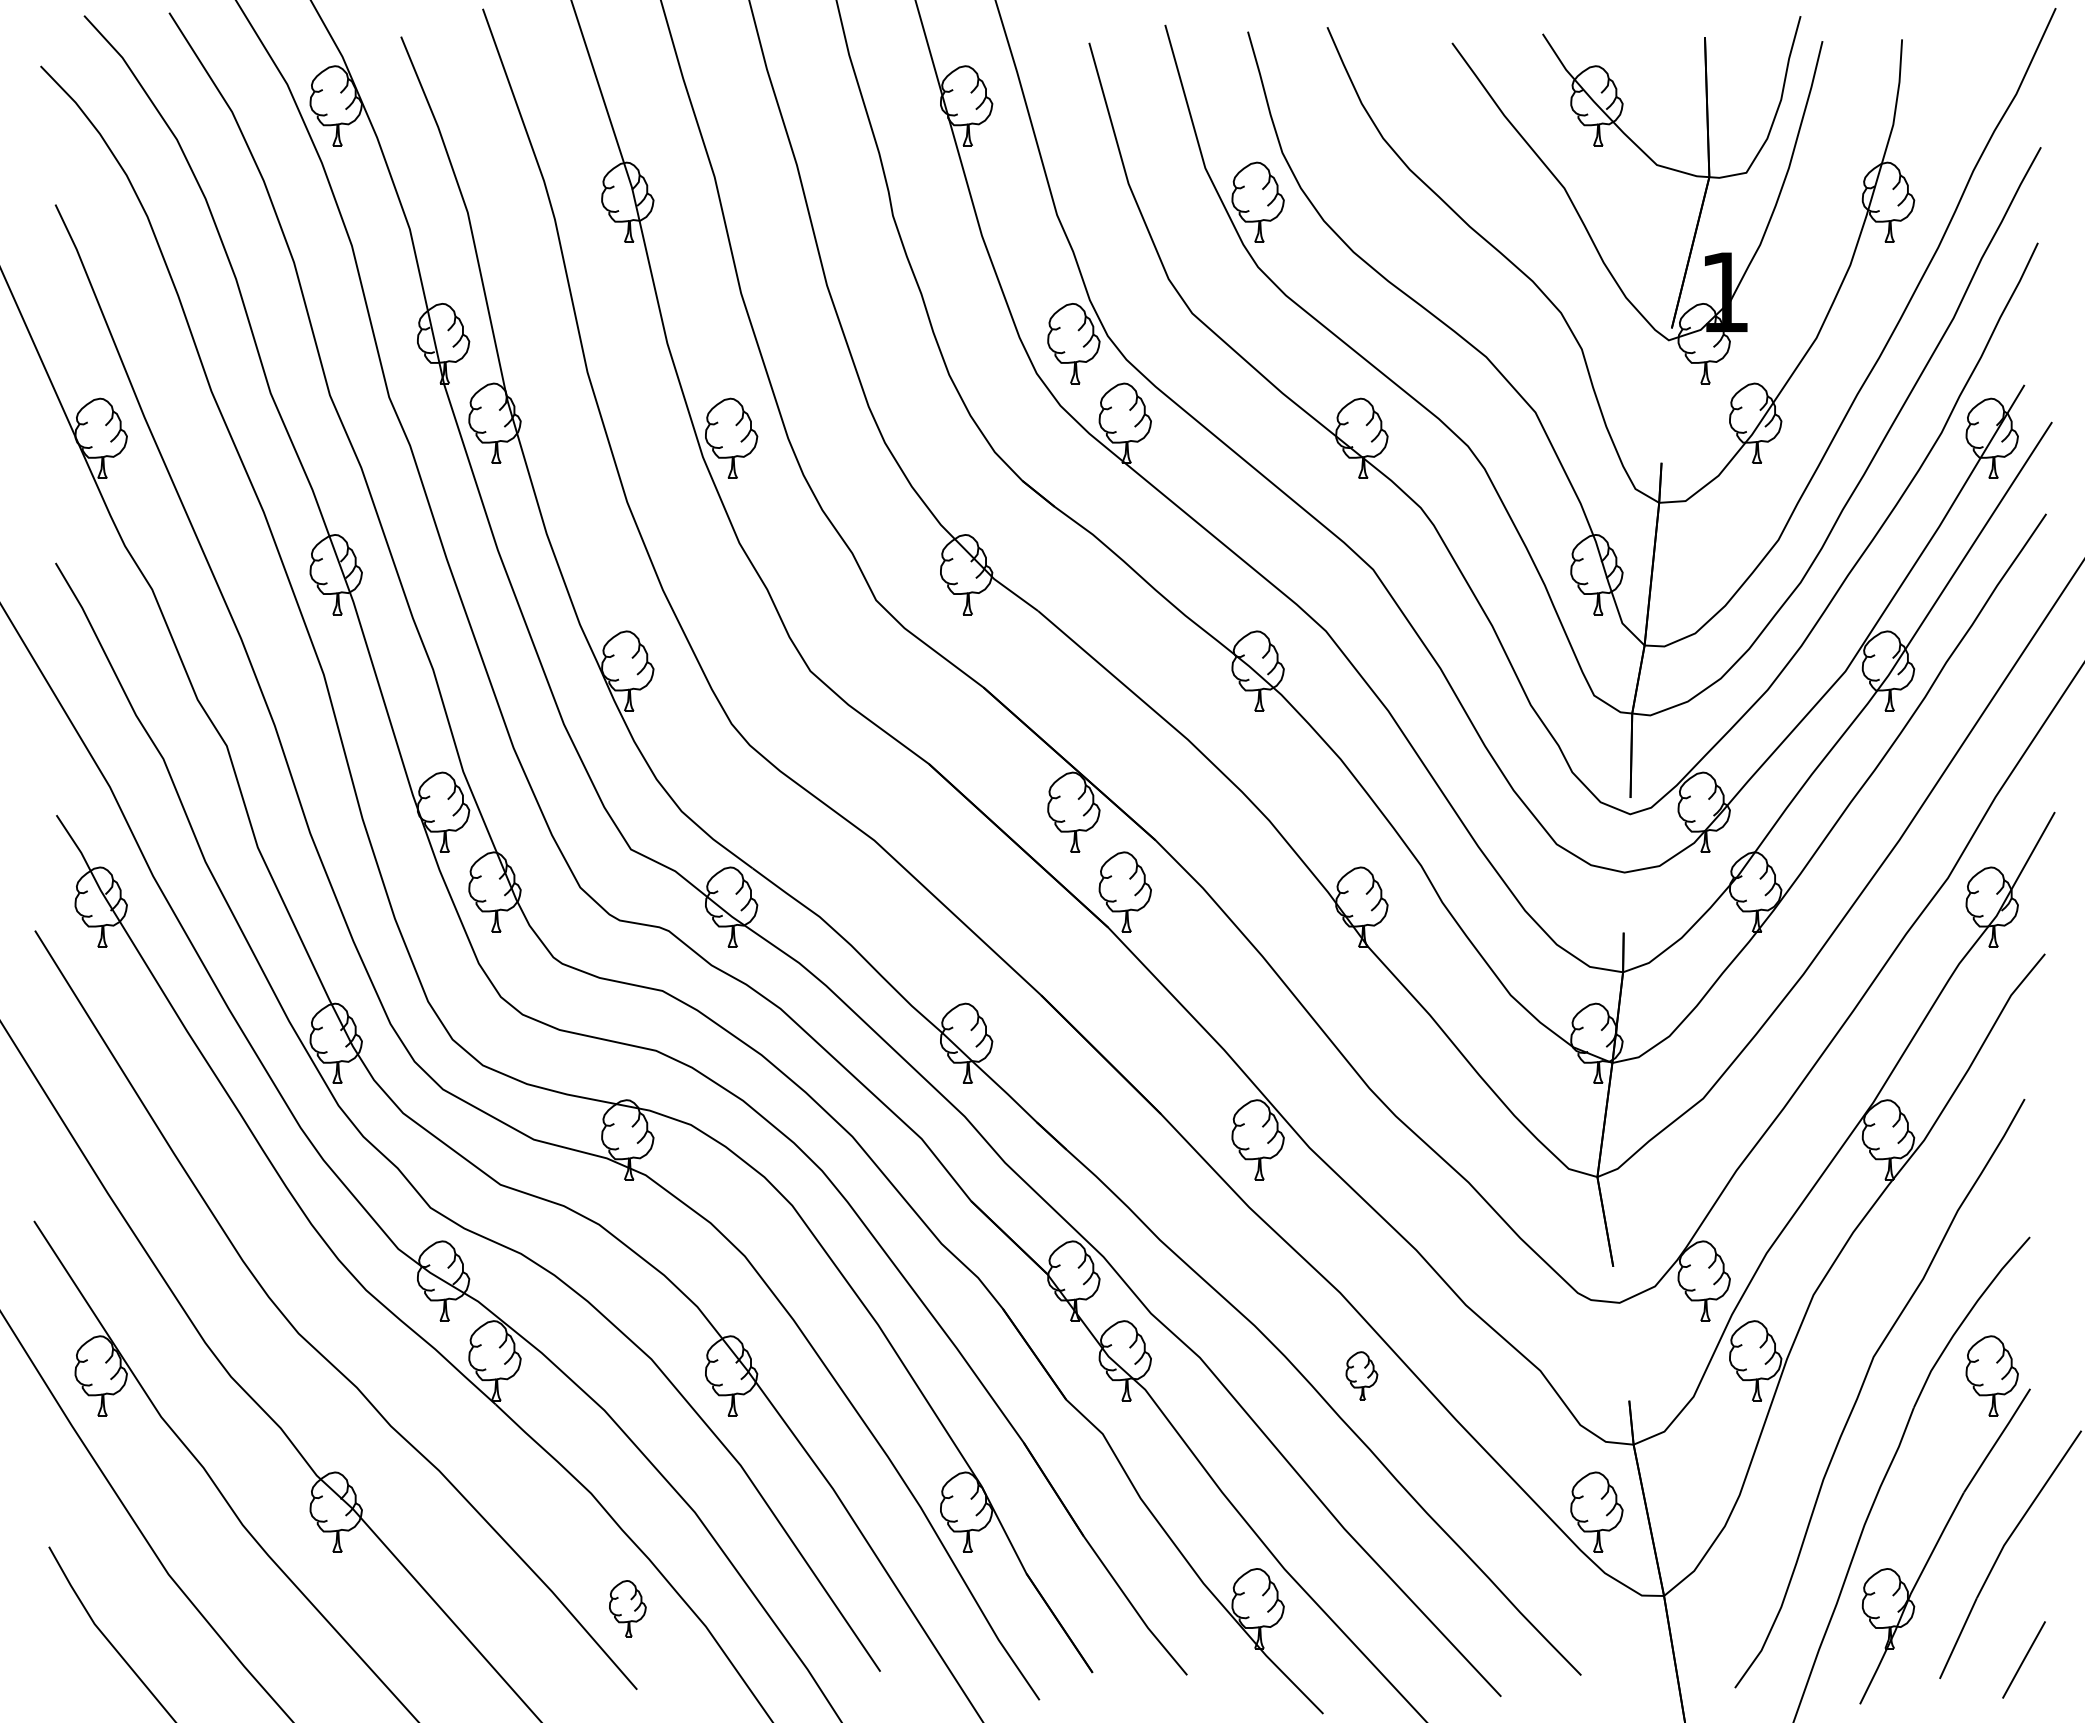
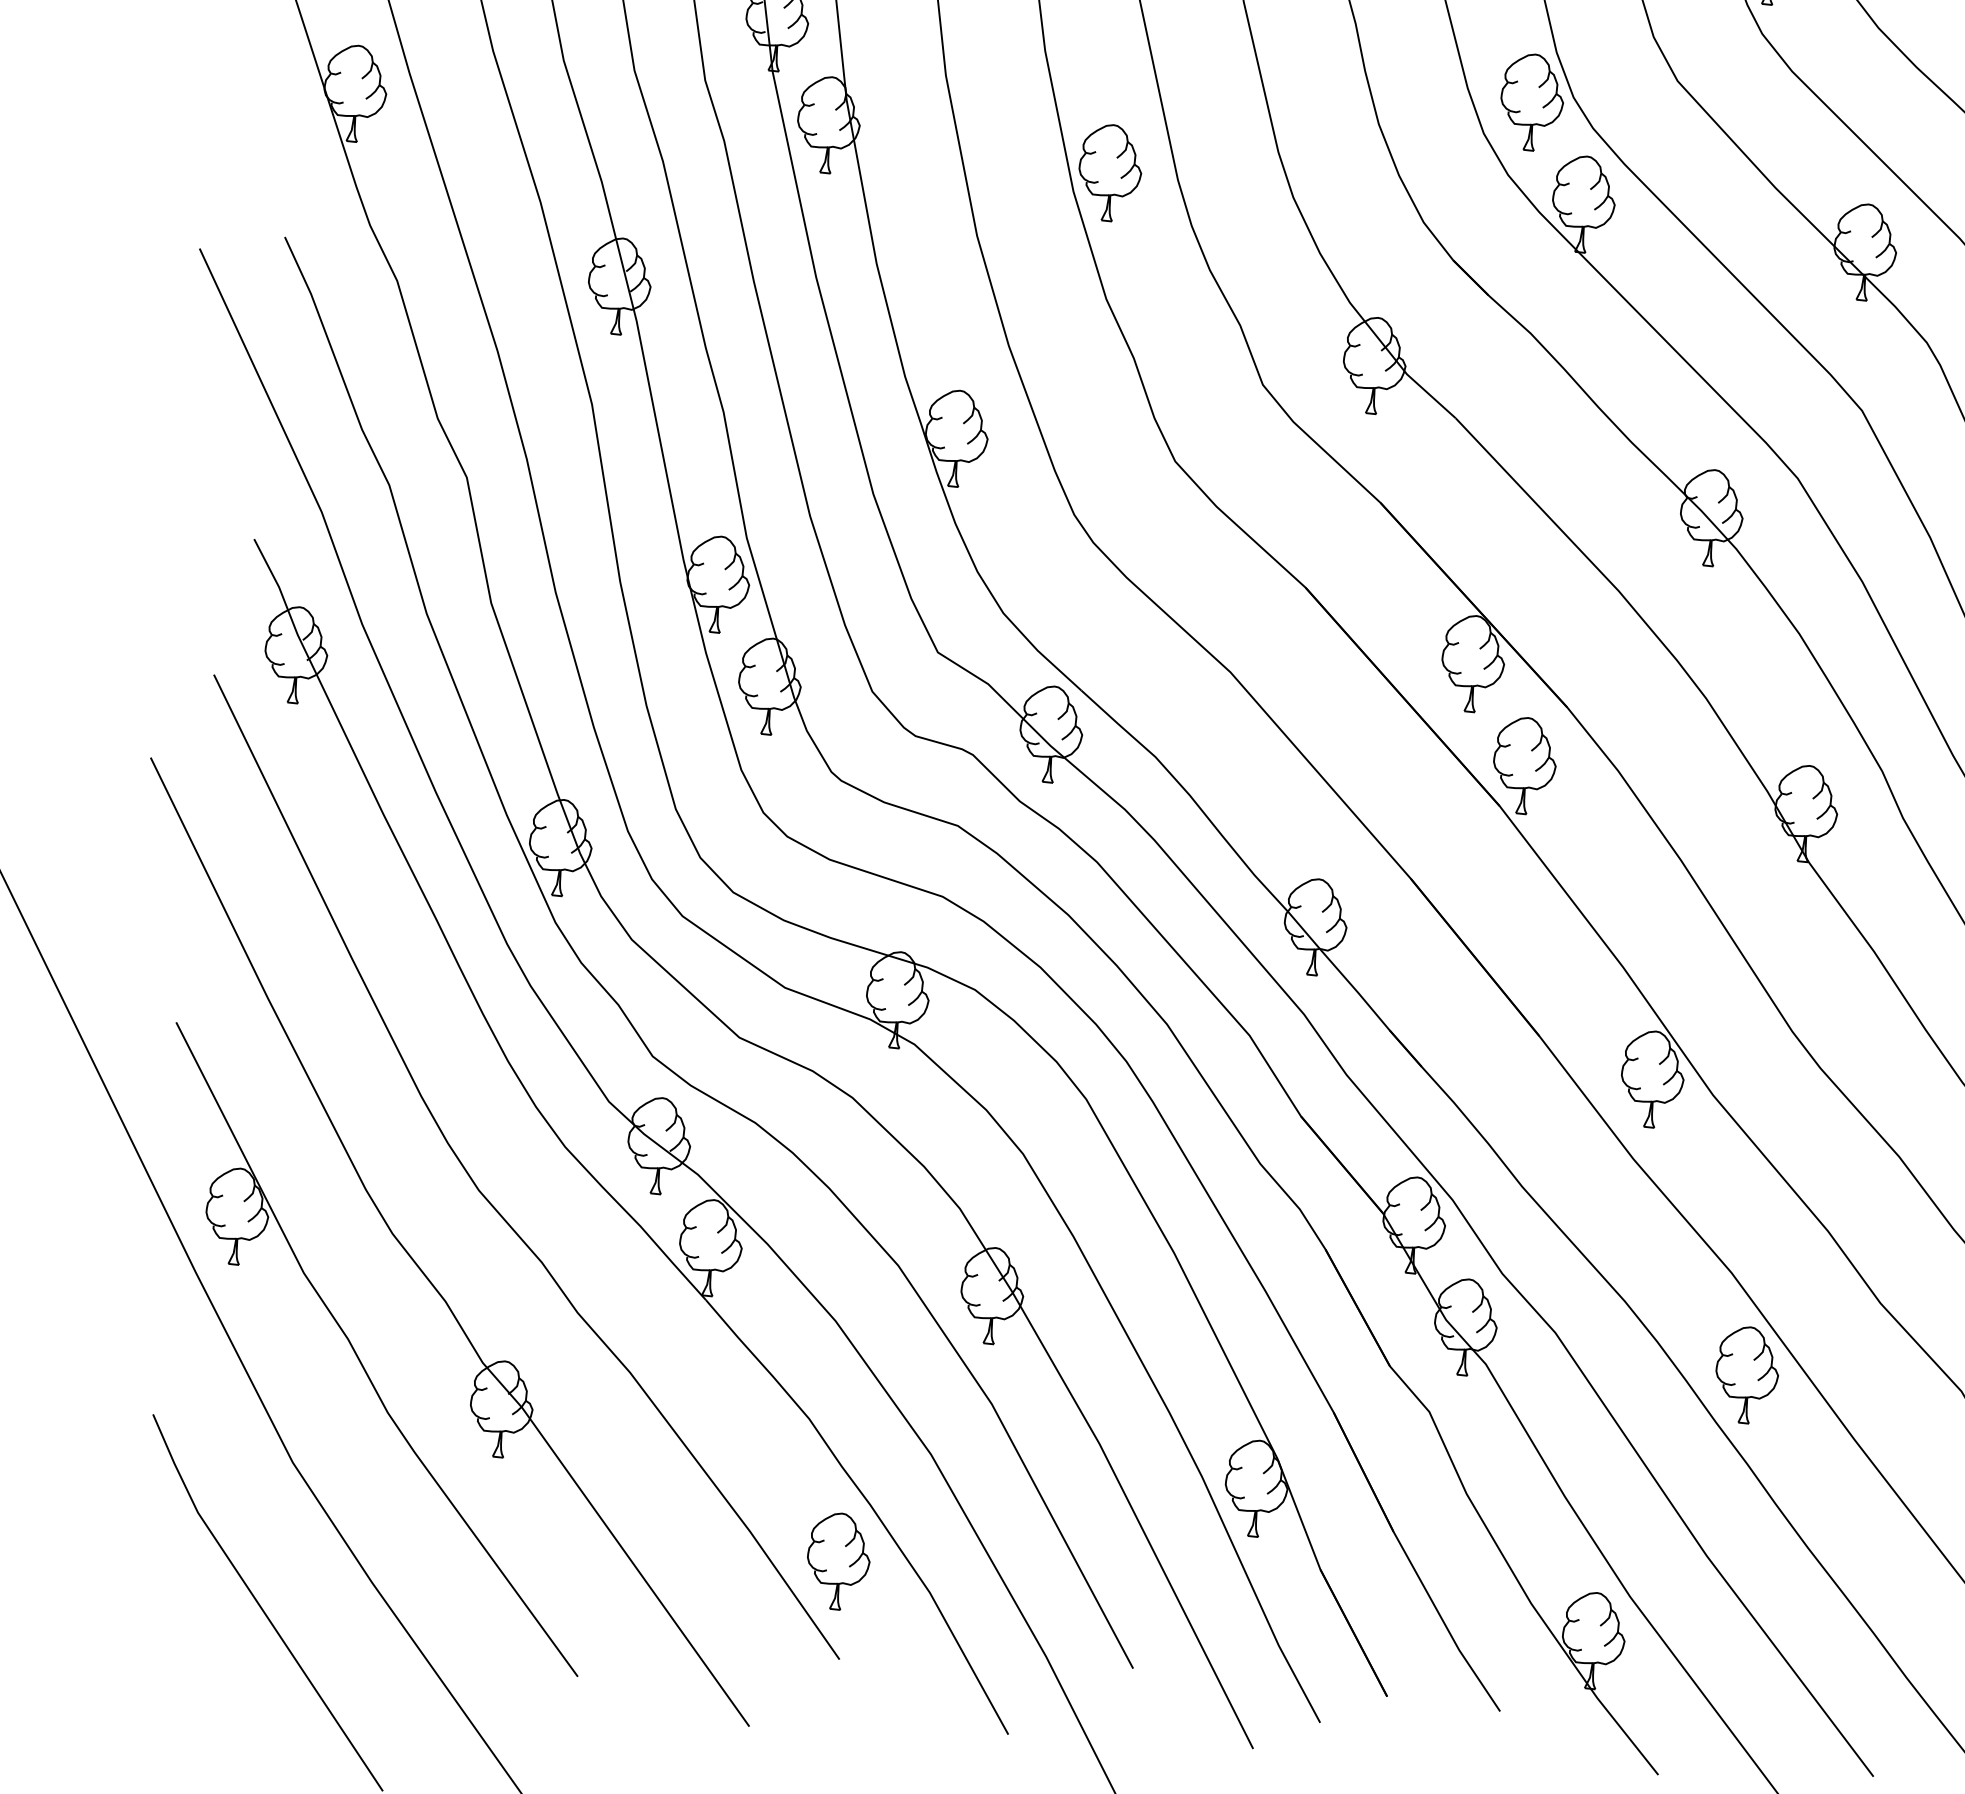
part: (1361, 1375) -> (1746, 1374), size x1.67
part: (627, 1608) -> (838, 1561), size x1.43

